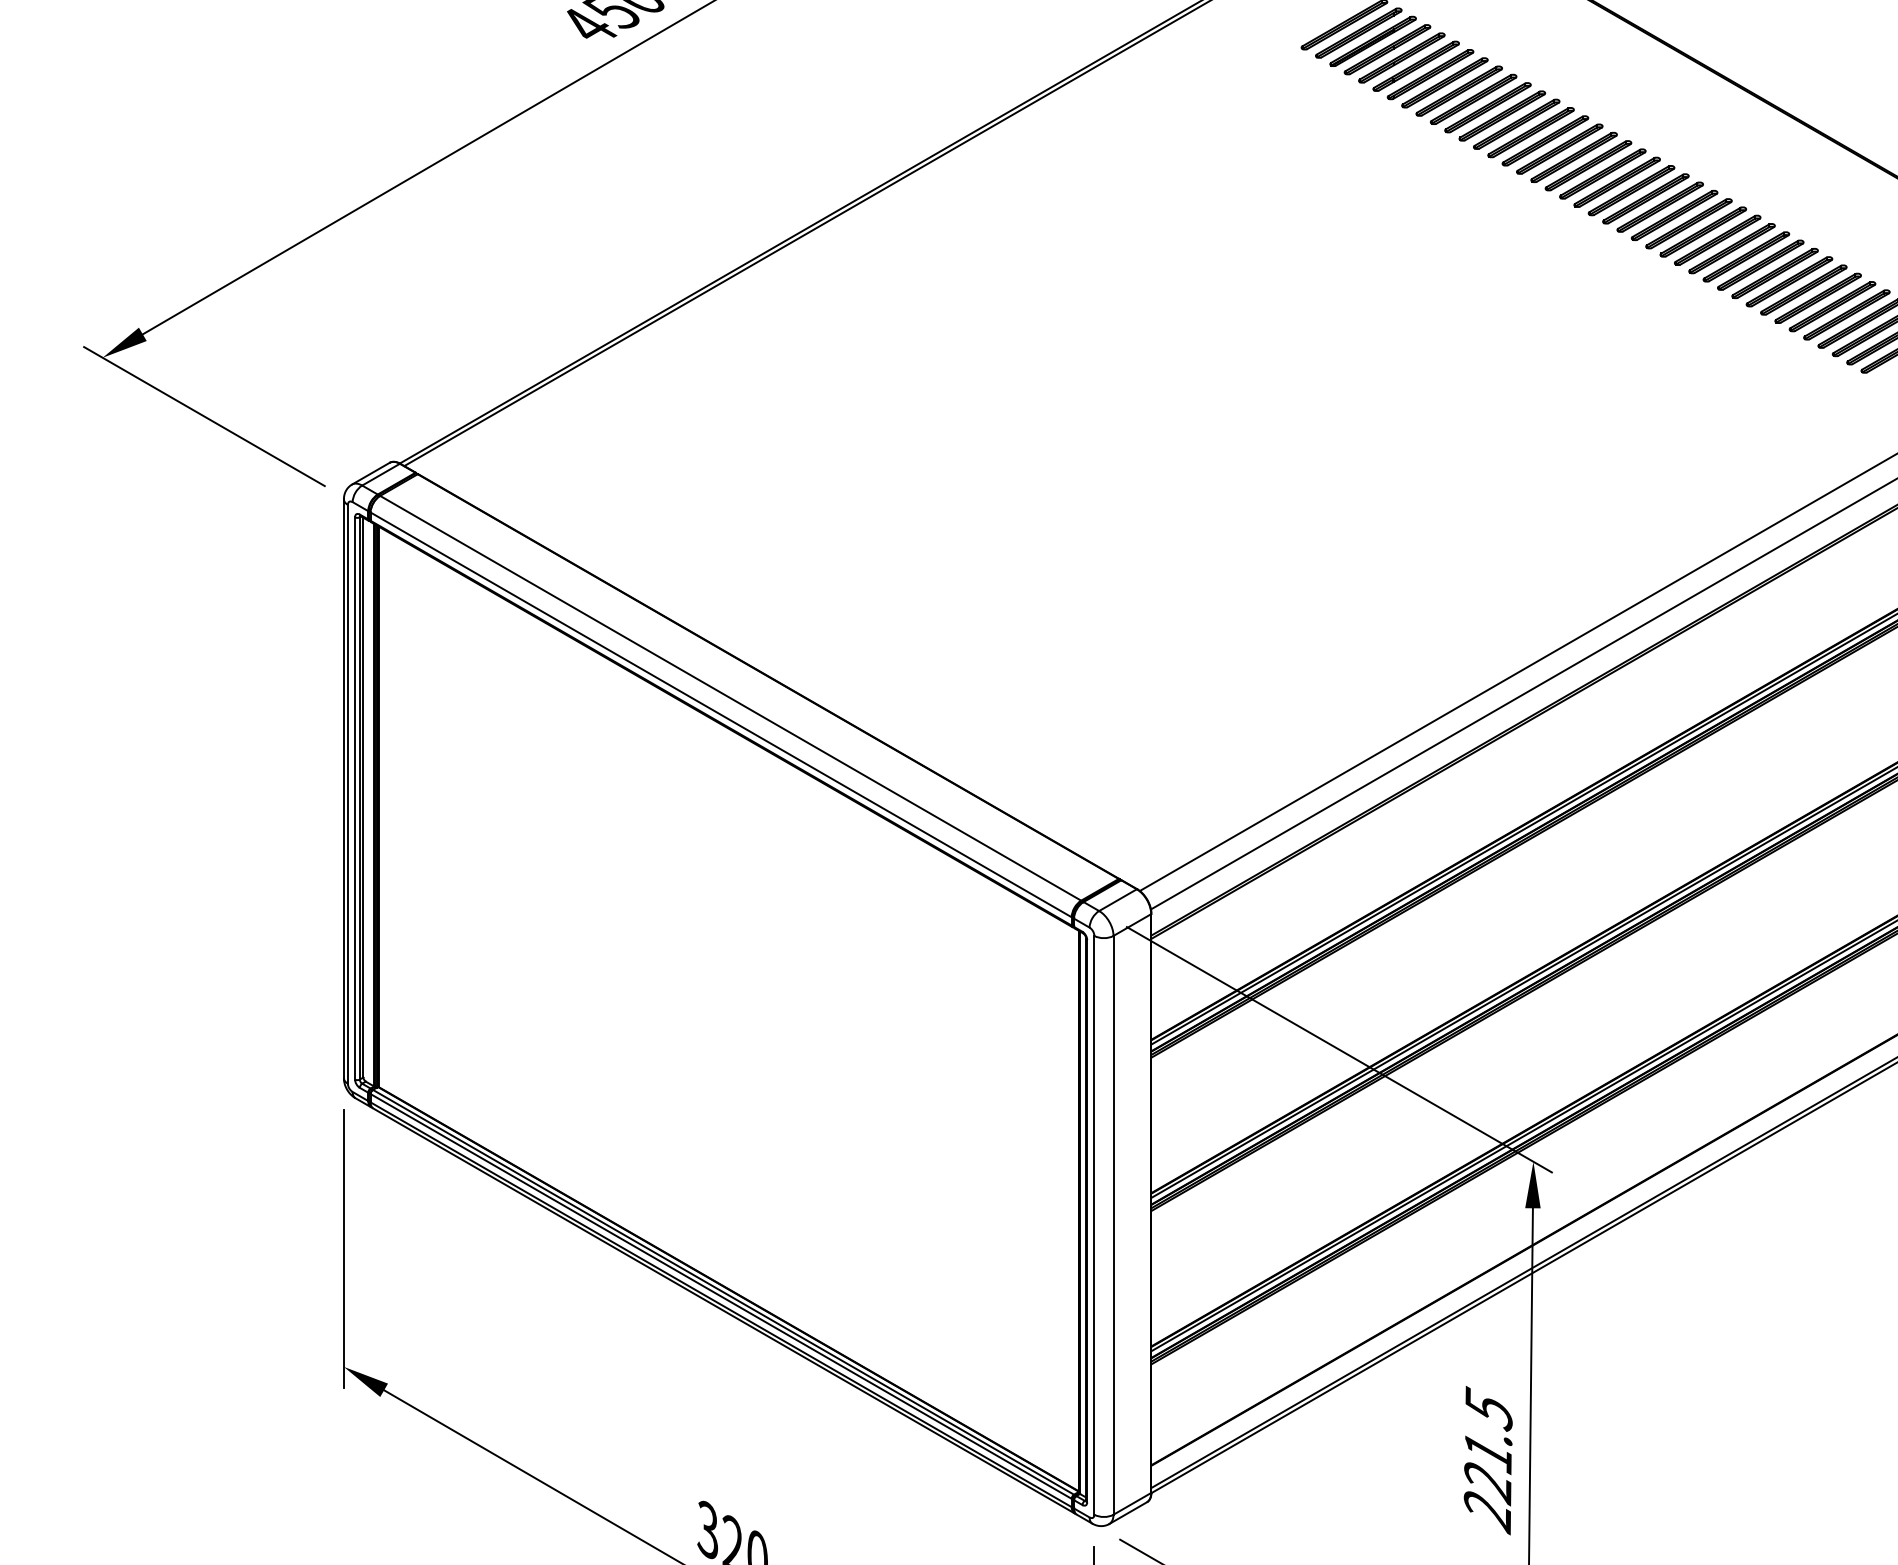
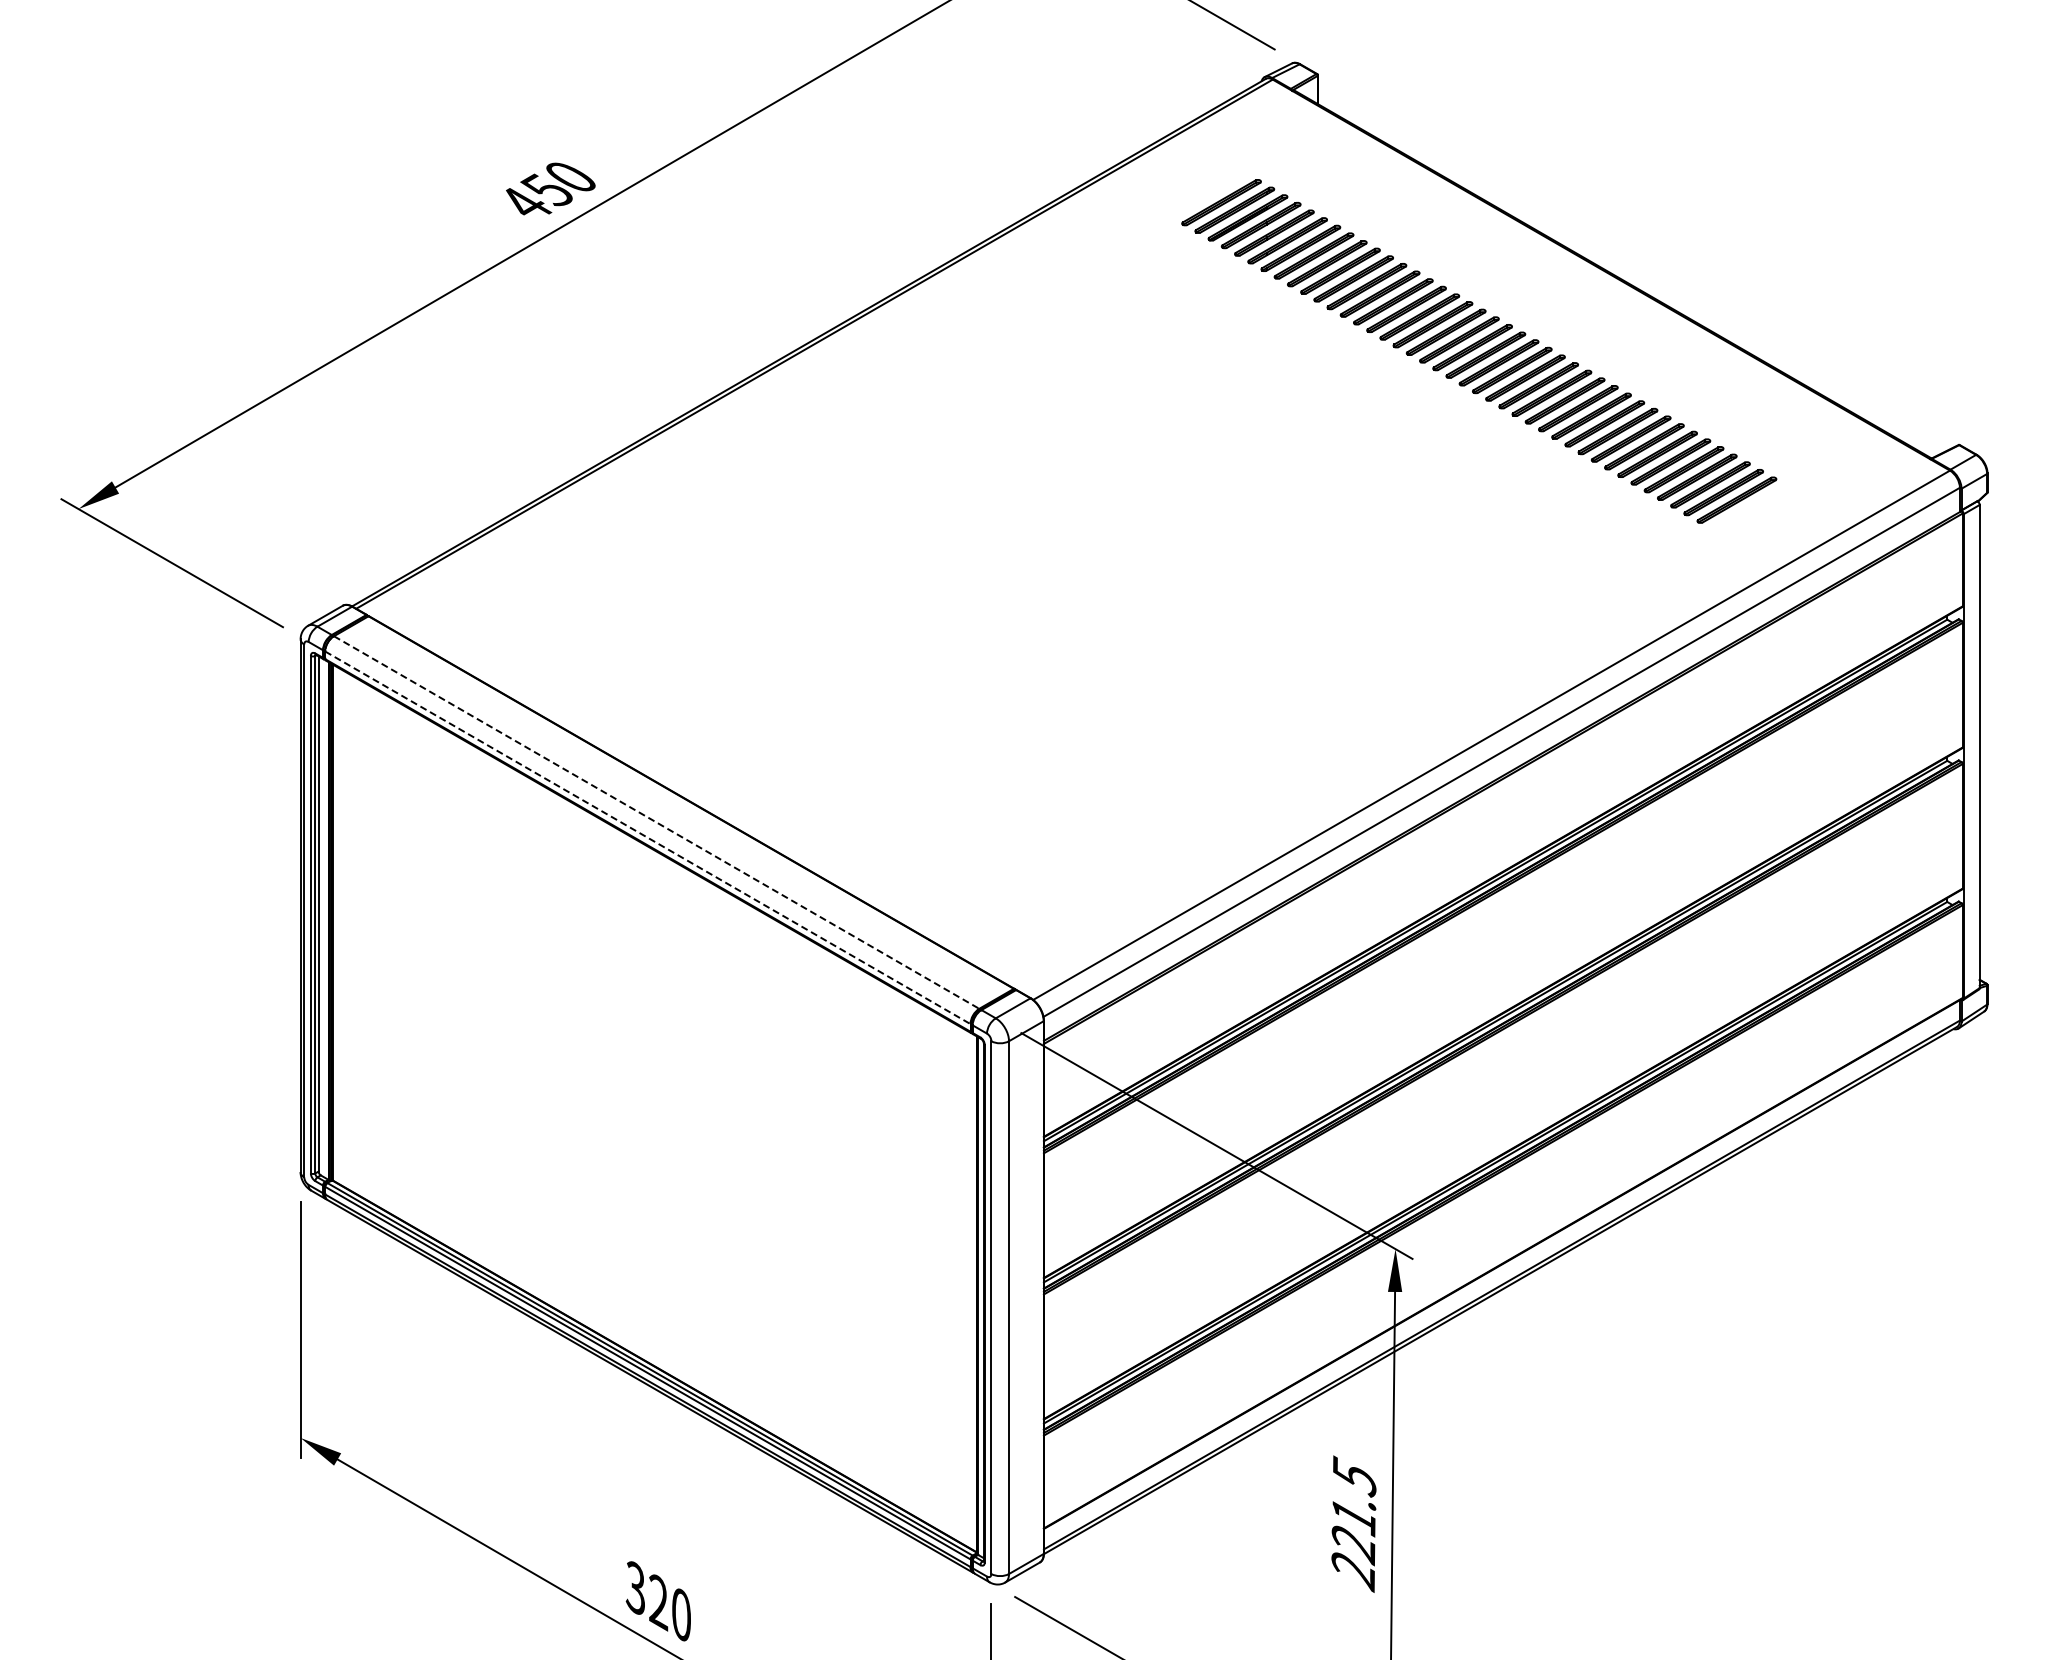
line: (730, 698) -> (656, 822), solid -> dashed
line: (720, 714) -> (647, 837), solid -> dashed

